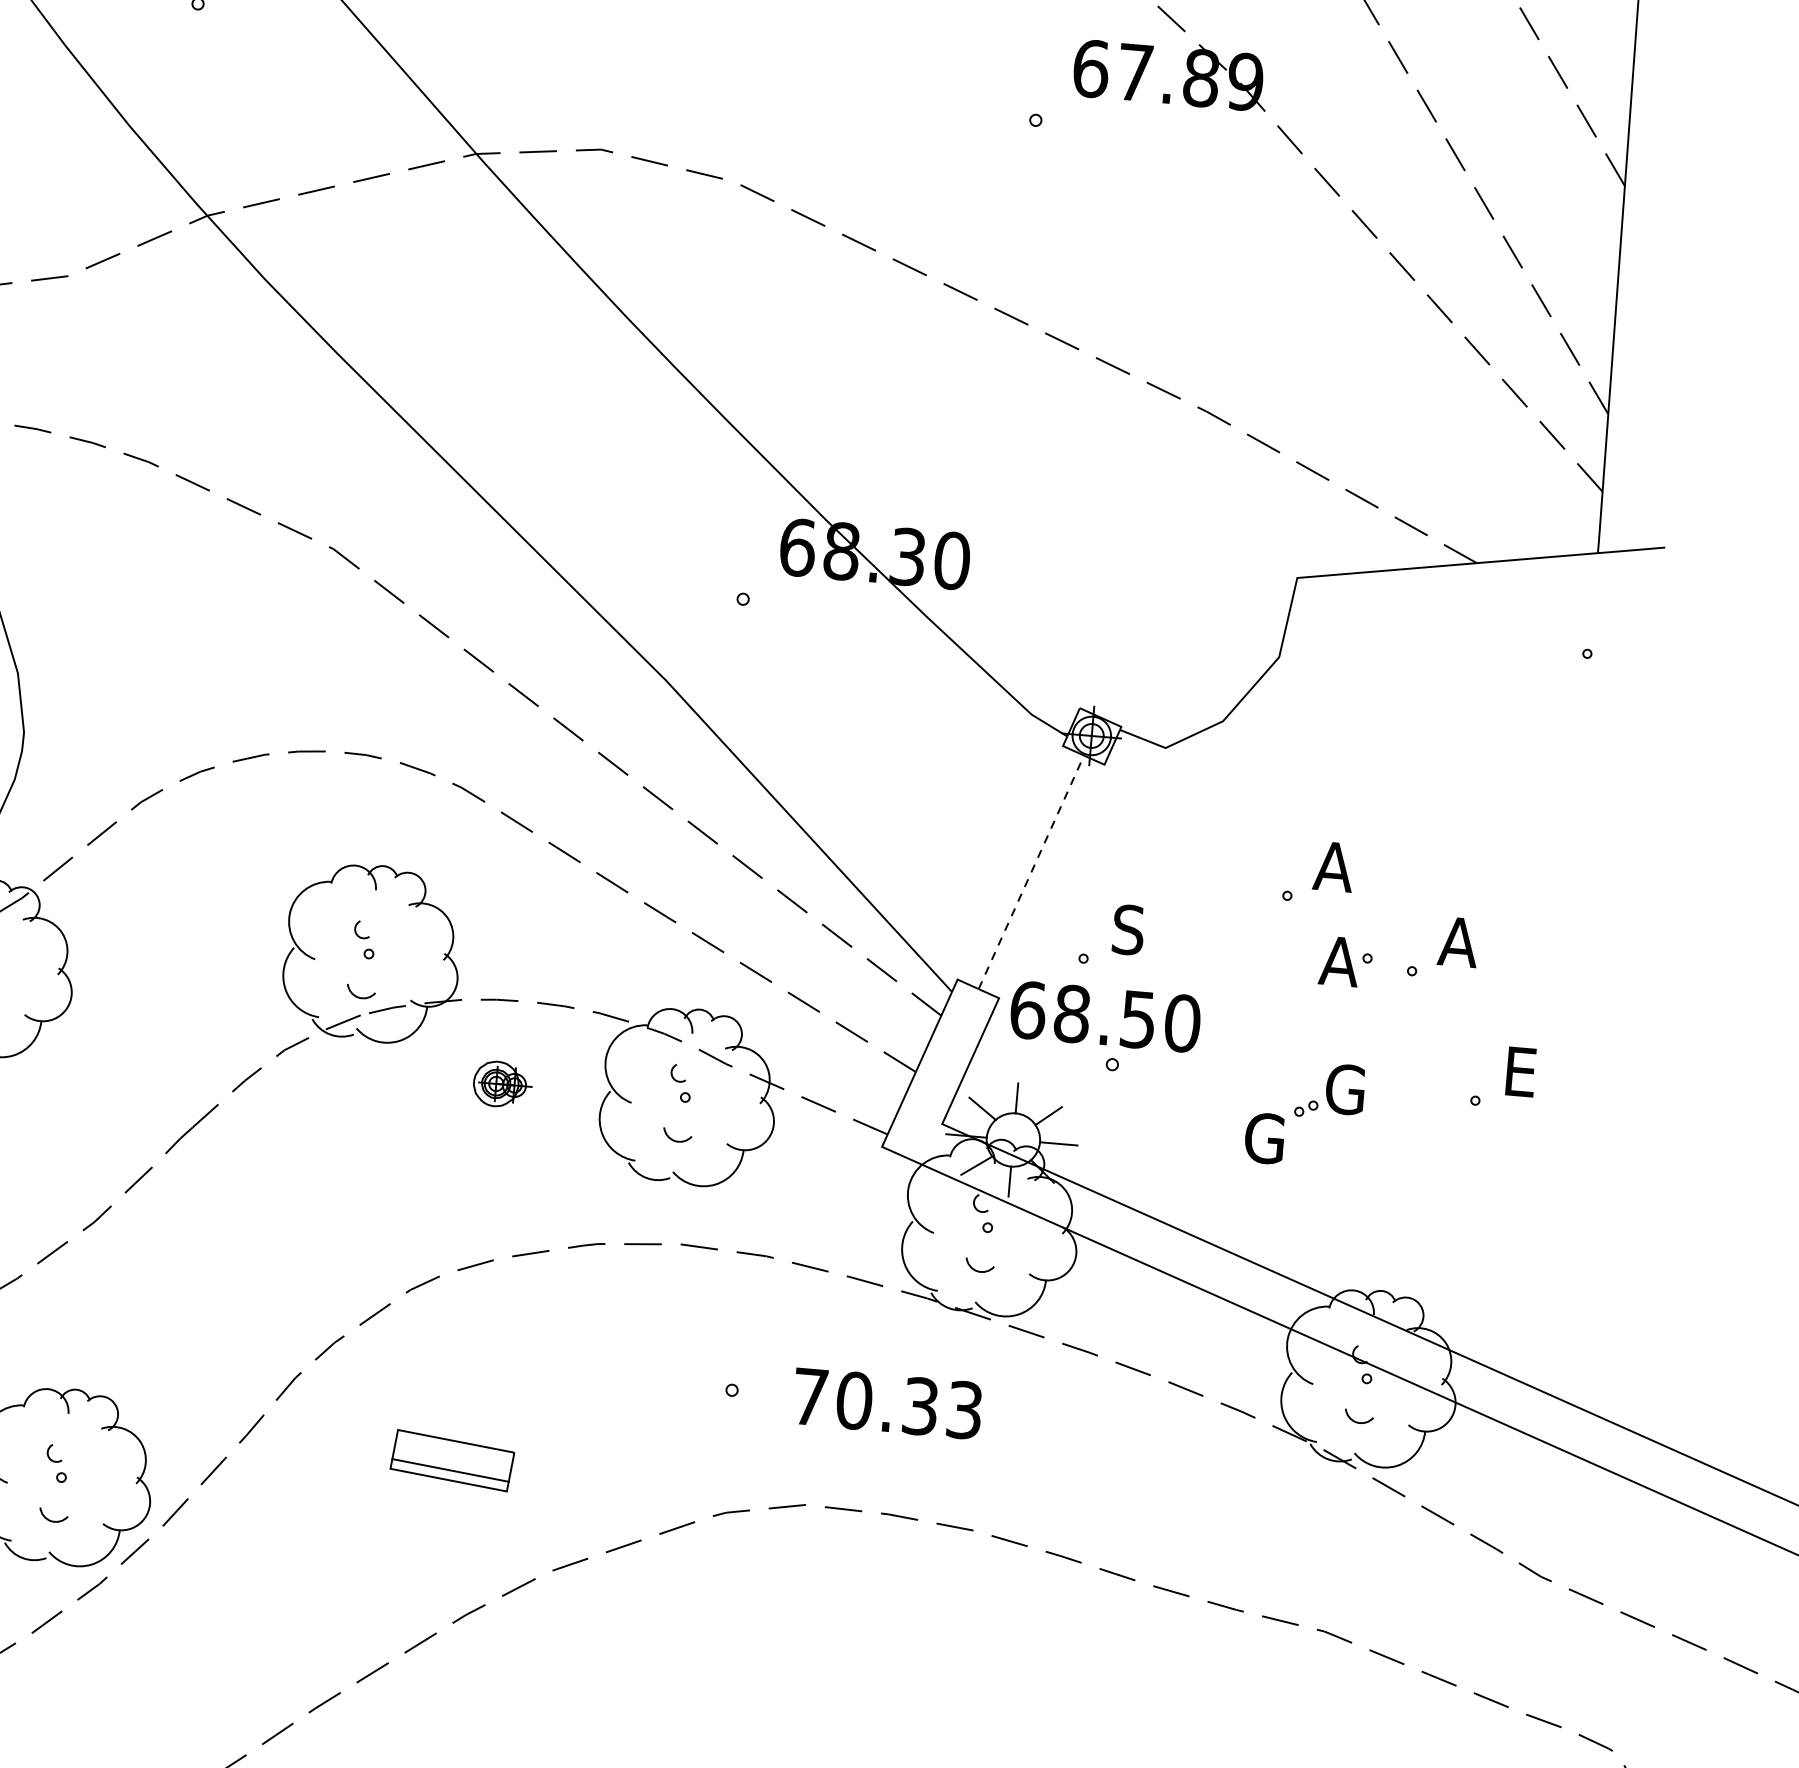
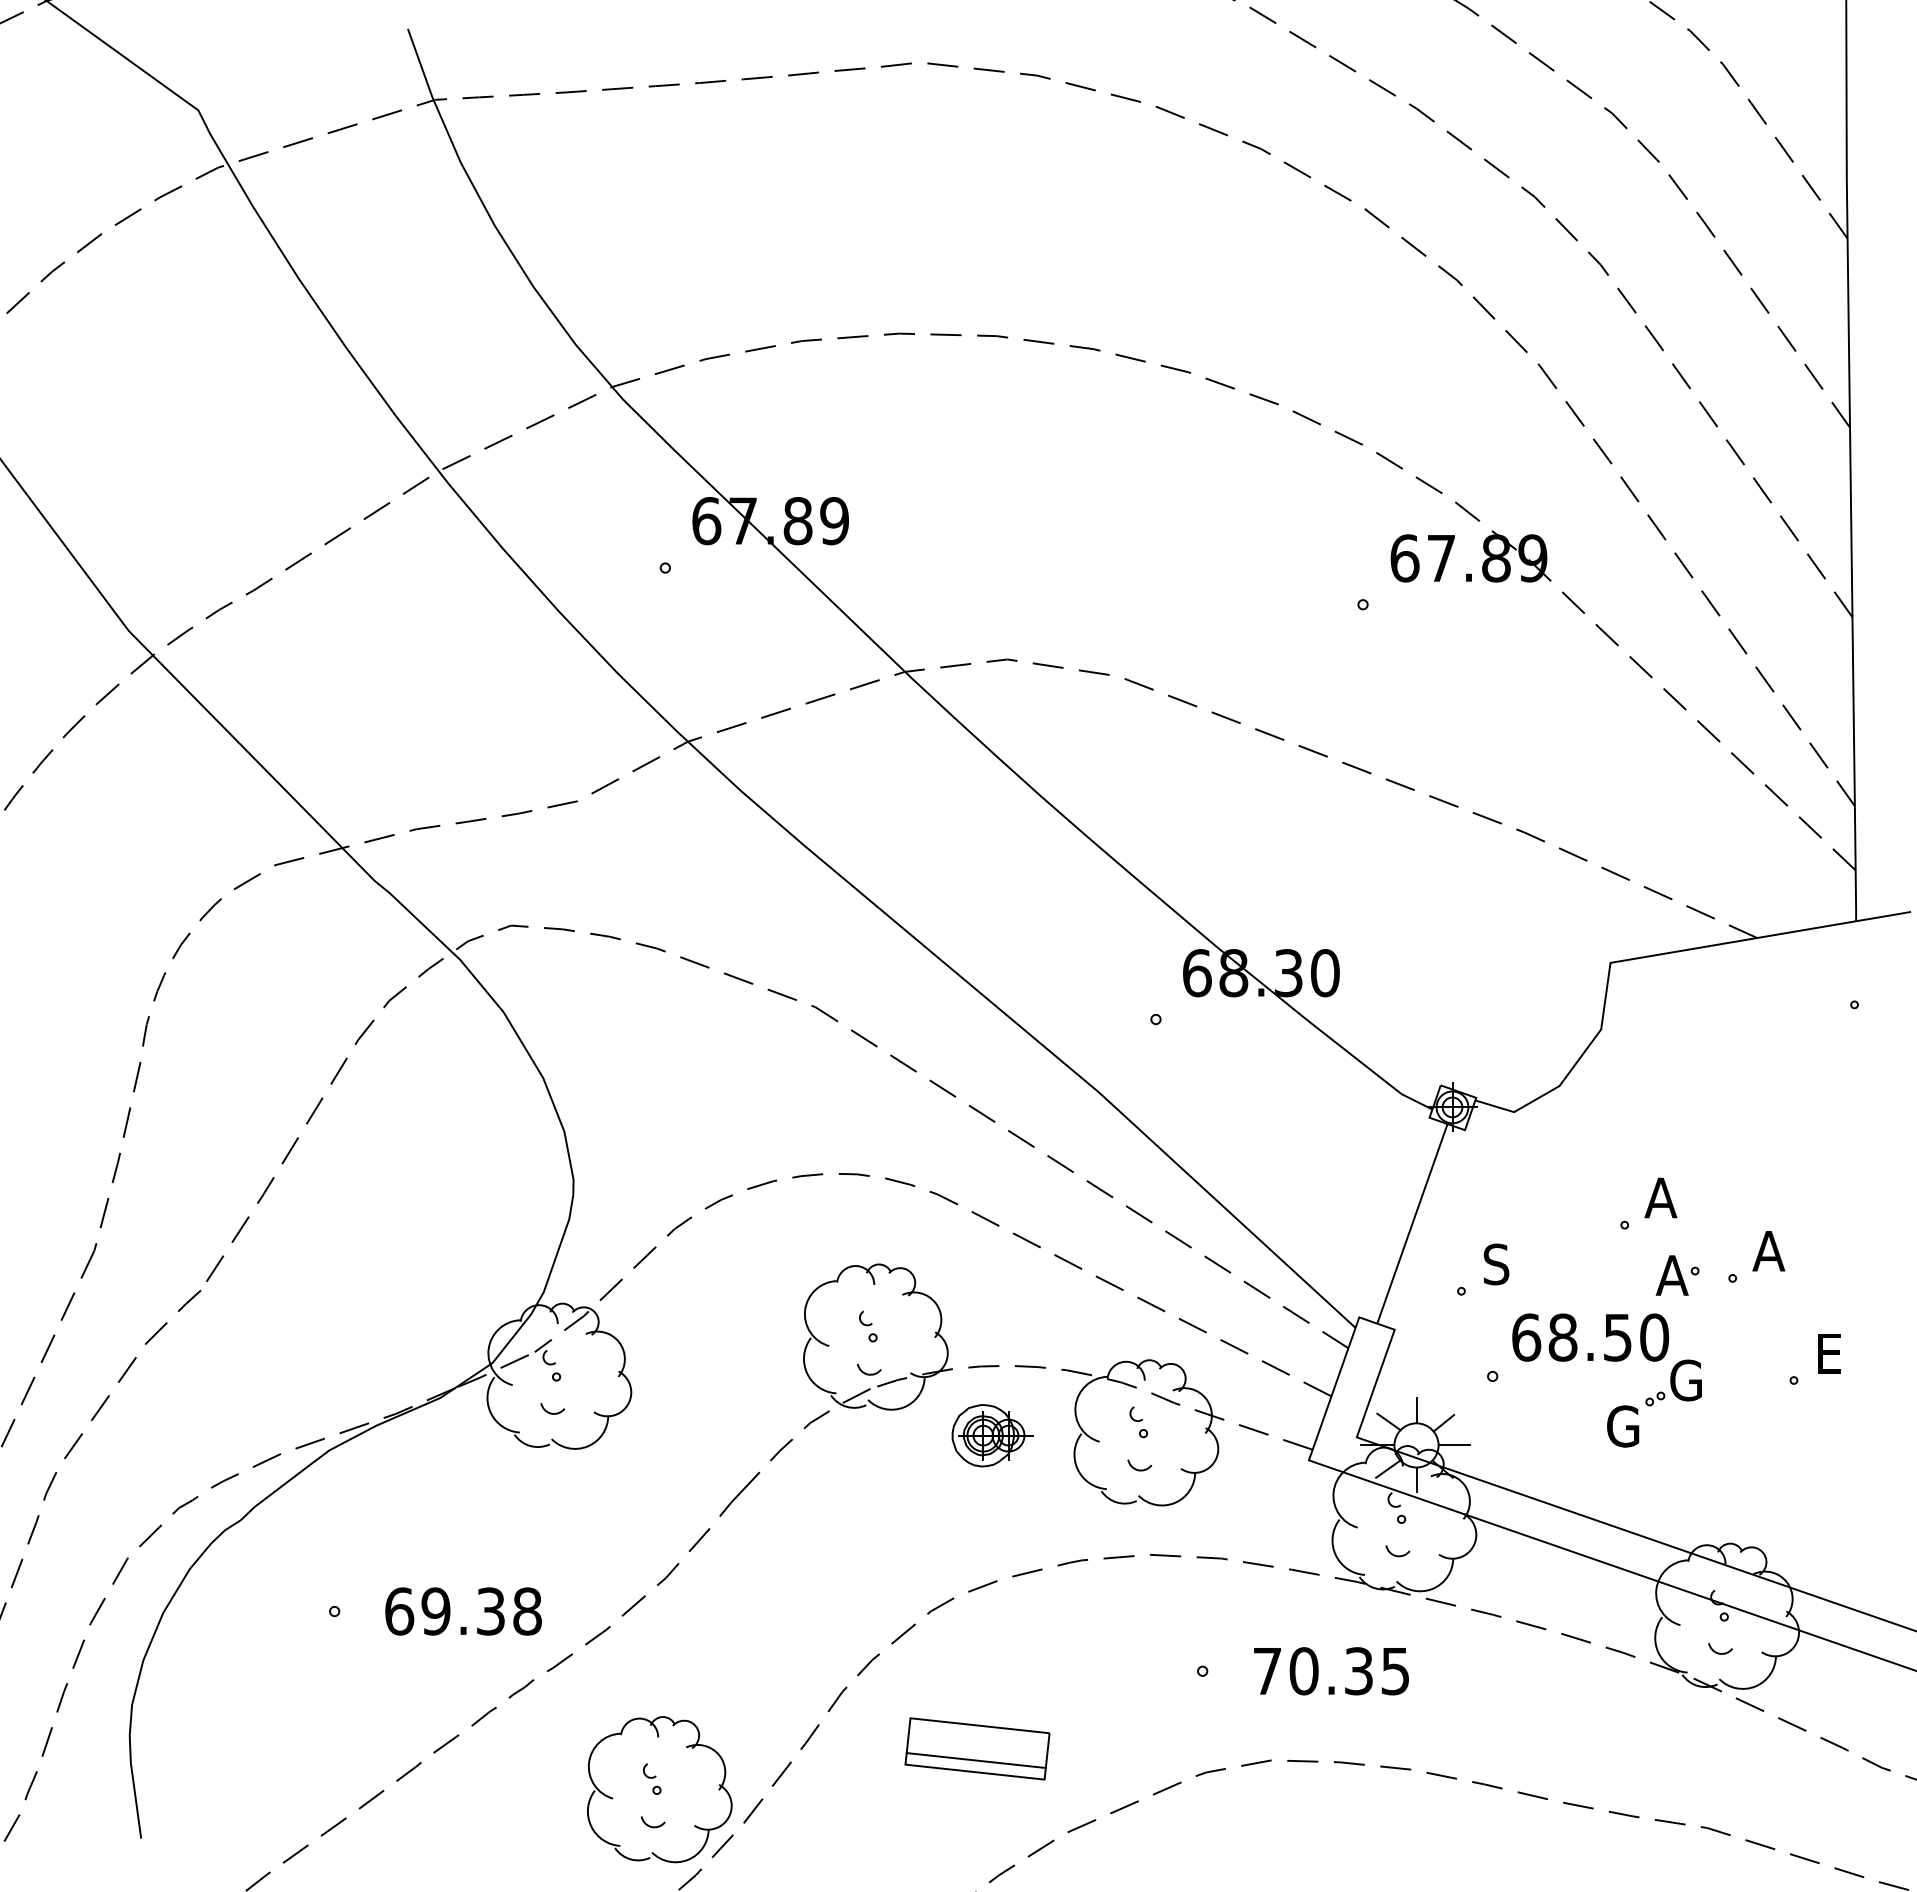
line: (1031, 871) -> (1412, 1223), dashed -> solid
text: (1105, 1016) -> (1590, 1337), moved
part: (502, 1084) -> (992, 1435), size x1.67
text: (964, 1409) -> (1395, 1670), 70.33 -> 70.35
part: (452, 1460) -> (977, 1748), size x1.43

